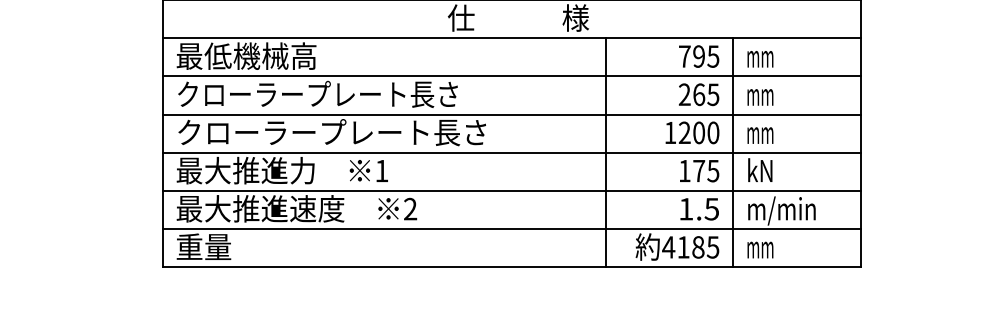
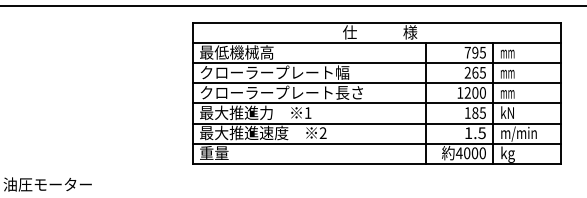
text: (319, 94) -> (275, 72), クローラープレート長さ -> クローラープレート幅
text: (699, 169) -> (475, 112), 175 -> 185
text: (697, 247) -> (474, 153), 4185 -> 4000
text: (760, 249) -> (507, 154), mm -> kg

